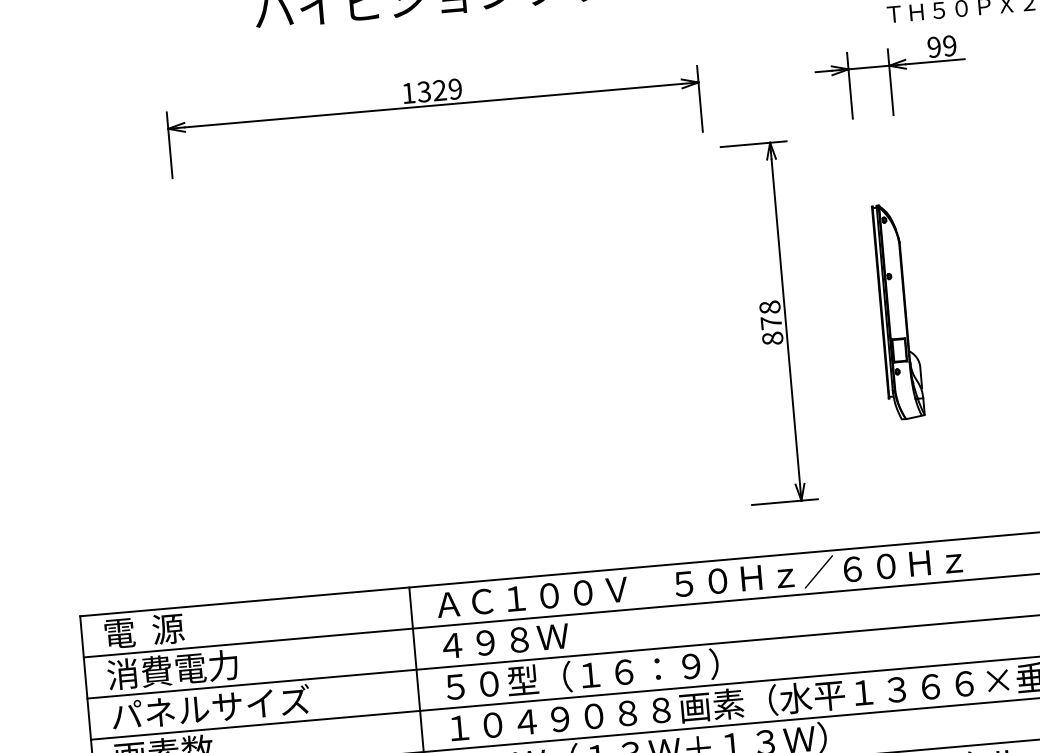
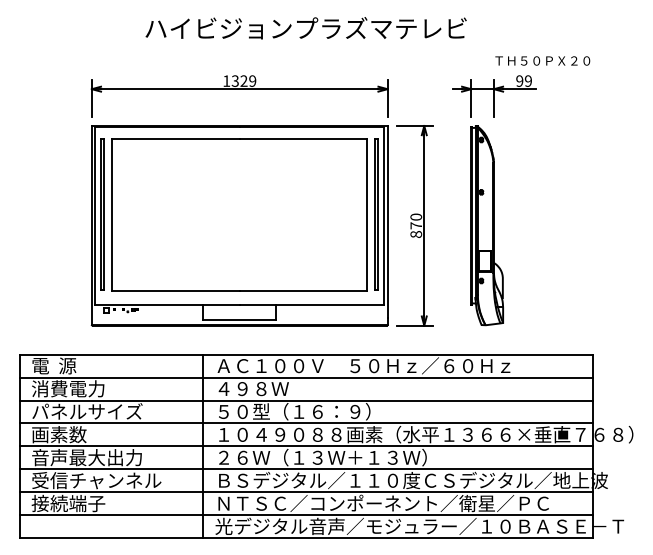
text: (768, 306) -> (415, 216), 878 -> 870
part: (897, 311) -> (486, 225), size x1.67
part: (454, 350) -> (239, 225), added

